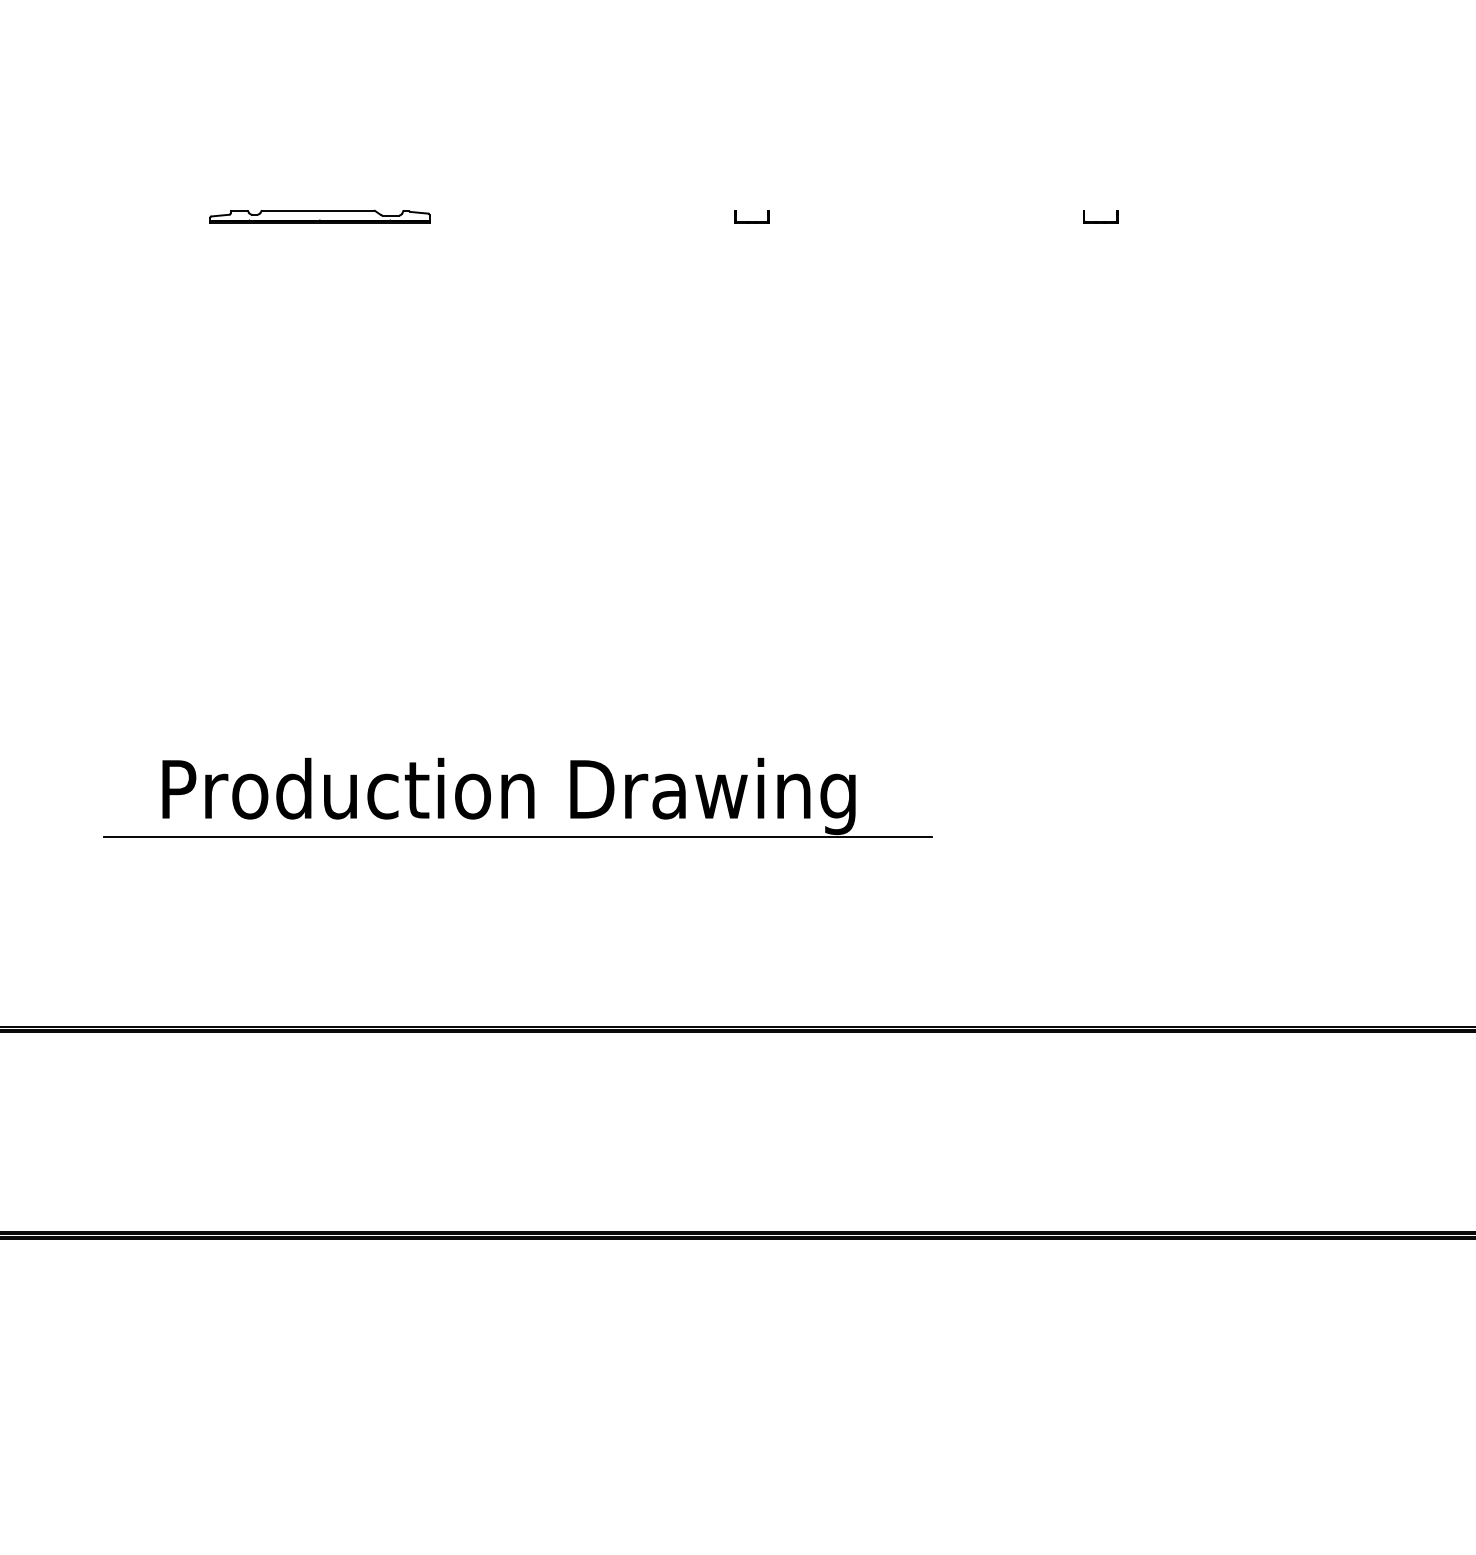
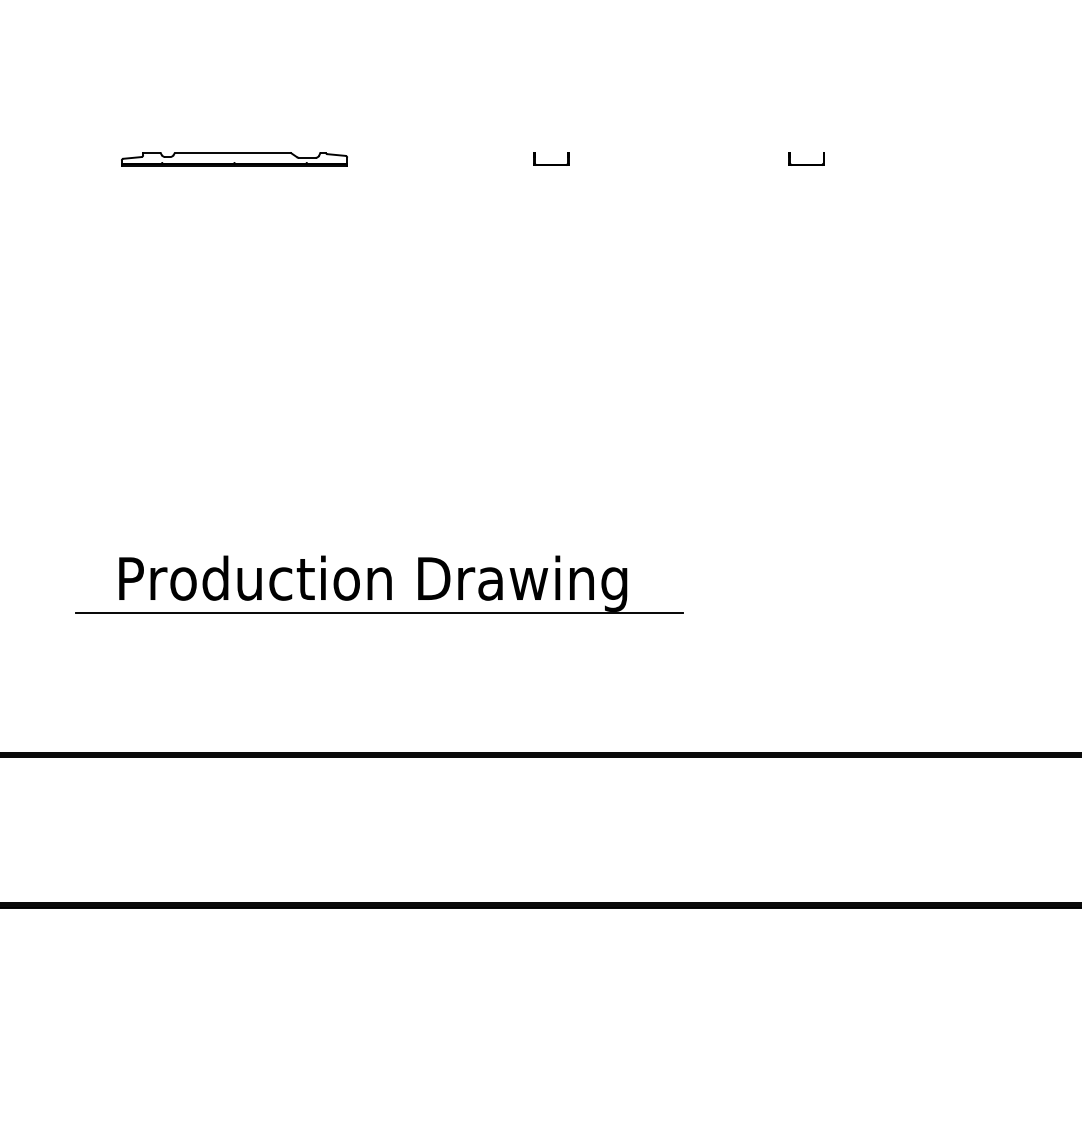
part: (319, 216) -> (234, 158), size x1.4
part: (751, 216) -> (550, 158), size x1.4
part: (1100, 216) -> (806, 158), size x1.4

